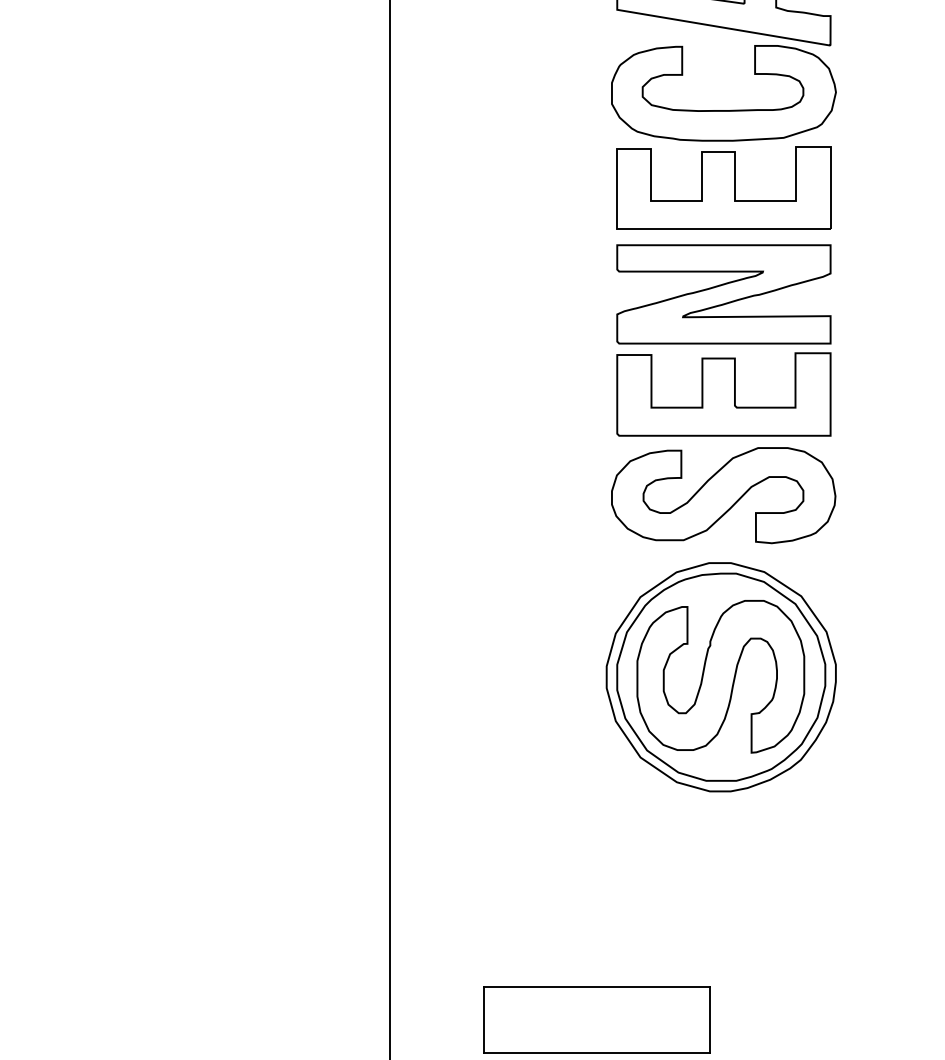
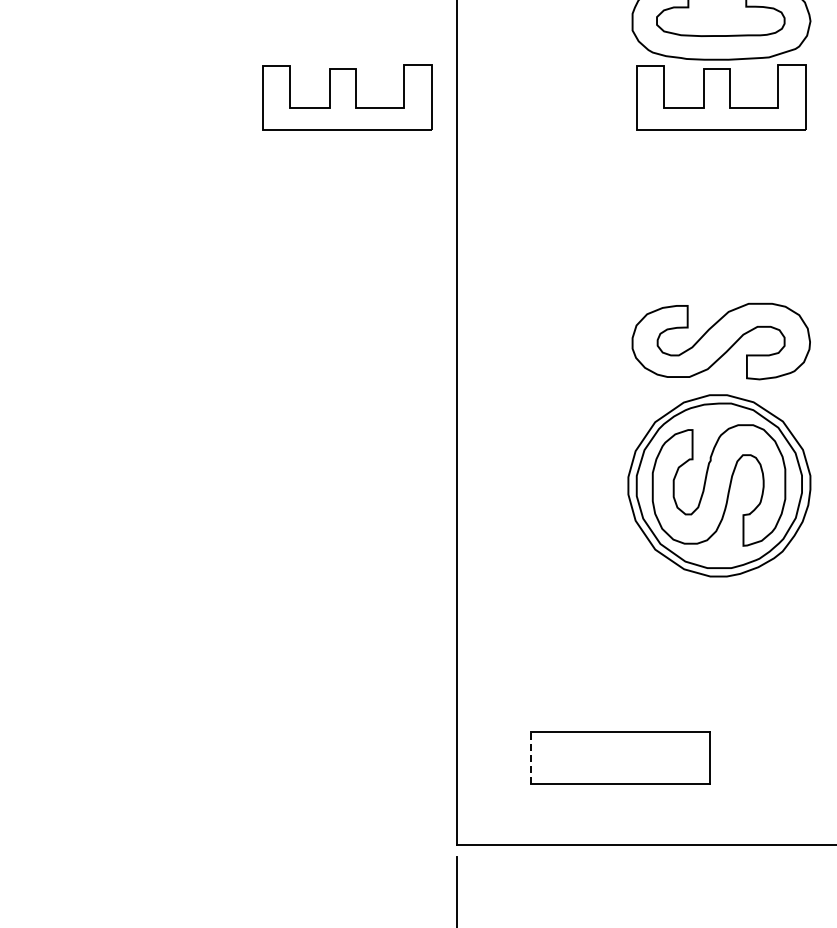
part: (253, 188) -> (347, 97), added
part: (723, 339) -> (721, 217), removed
line: (484, 1019) -> (531, 757), solid -> dashed

